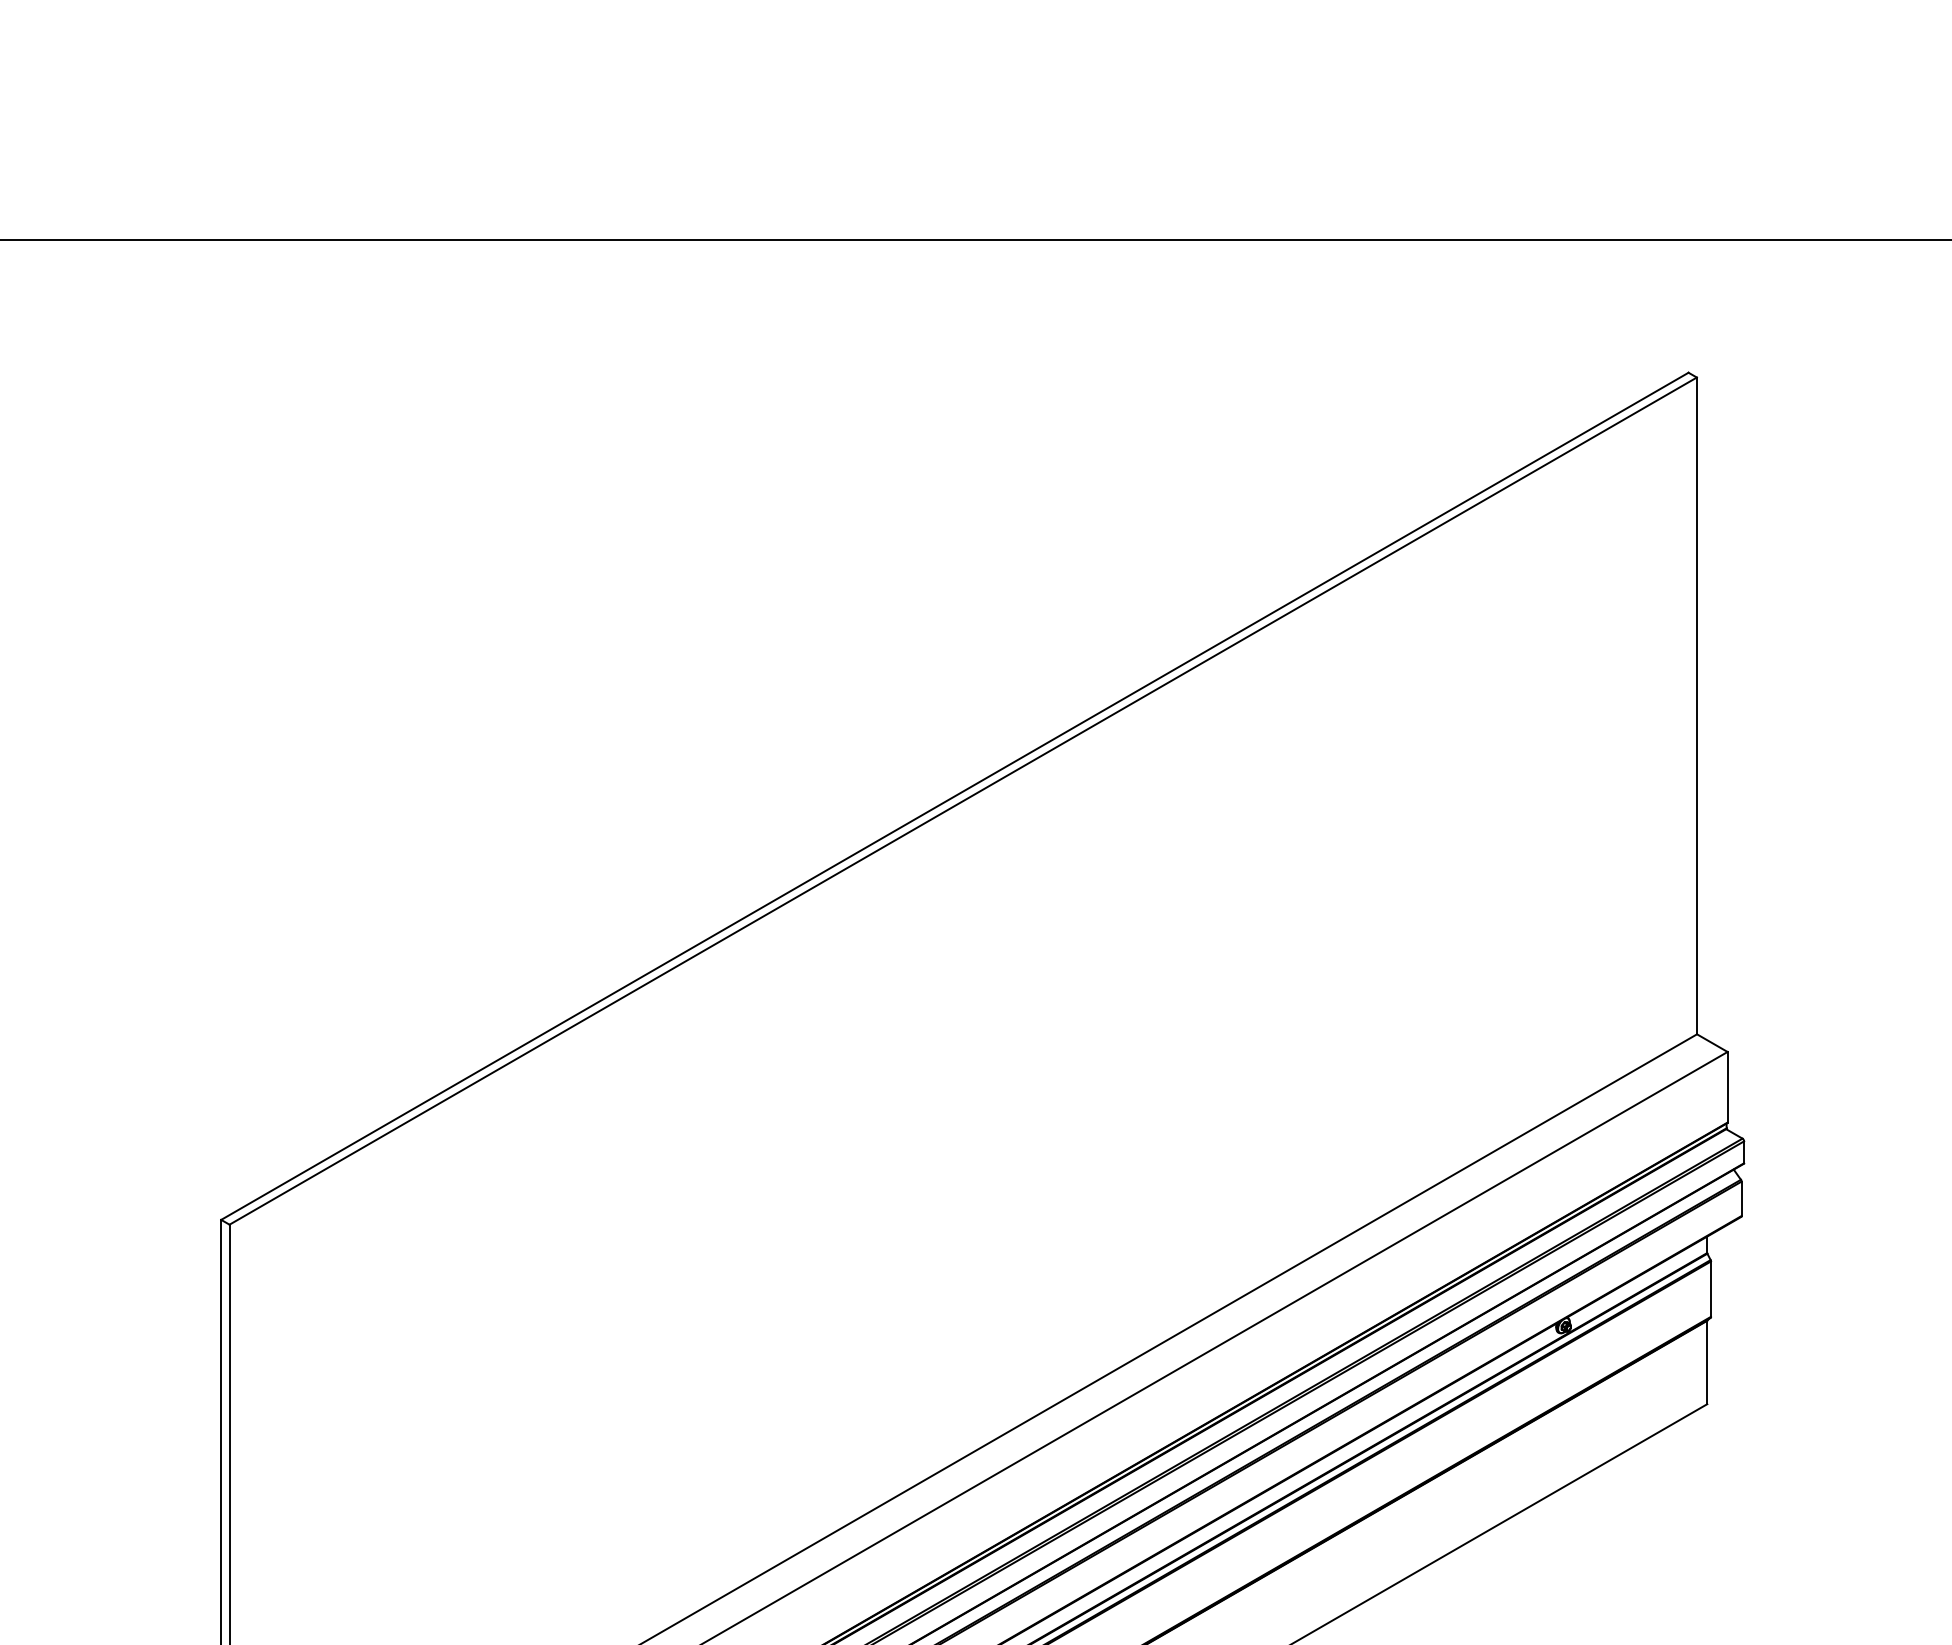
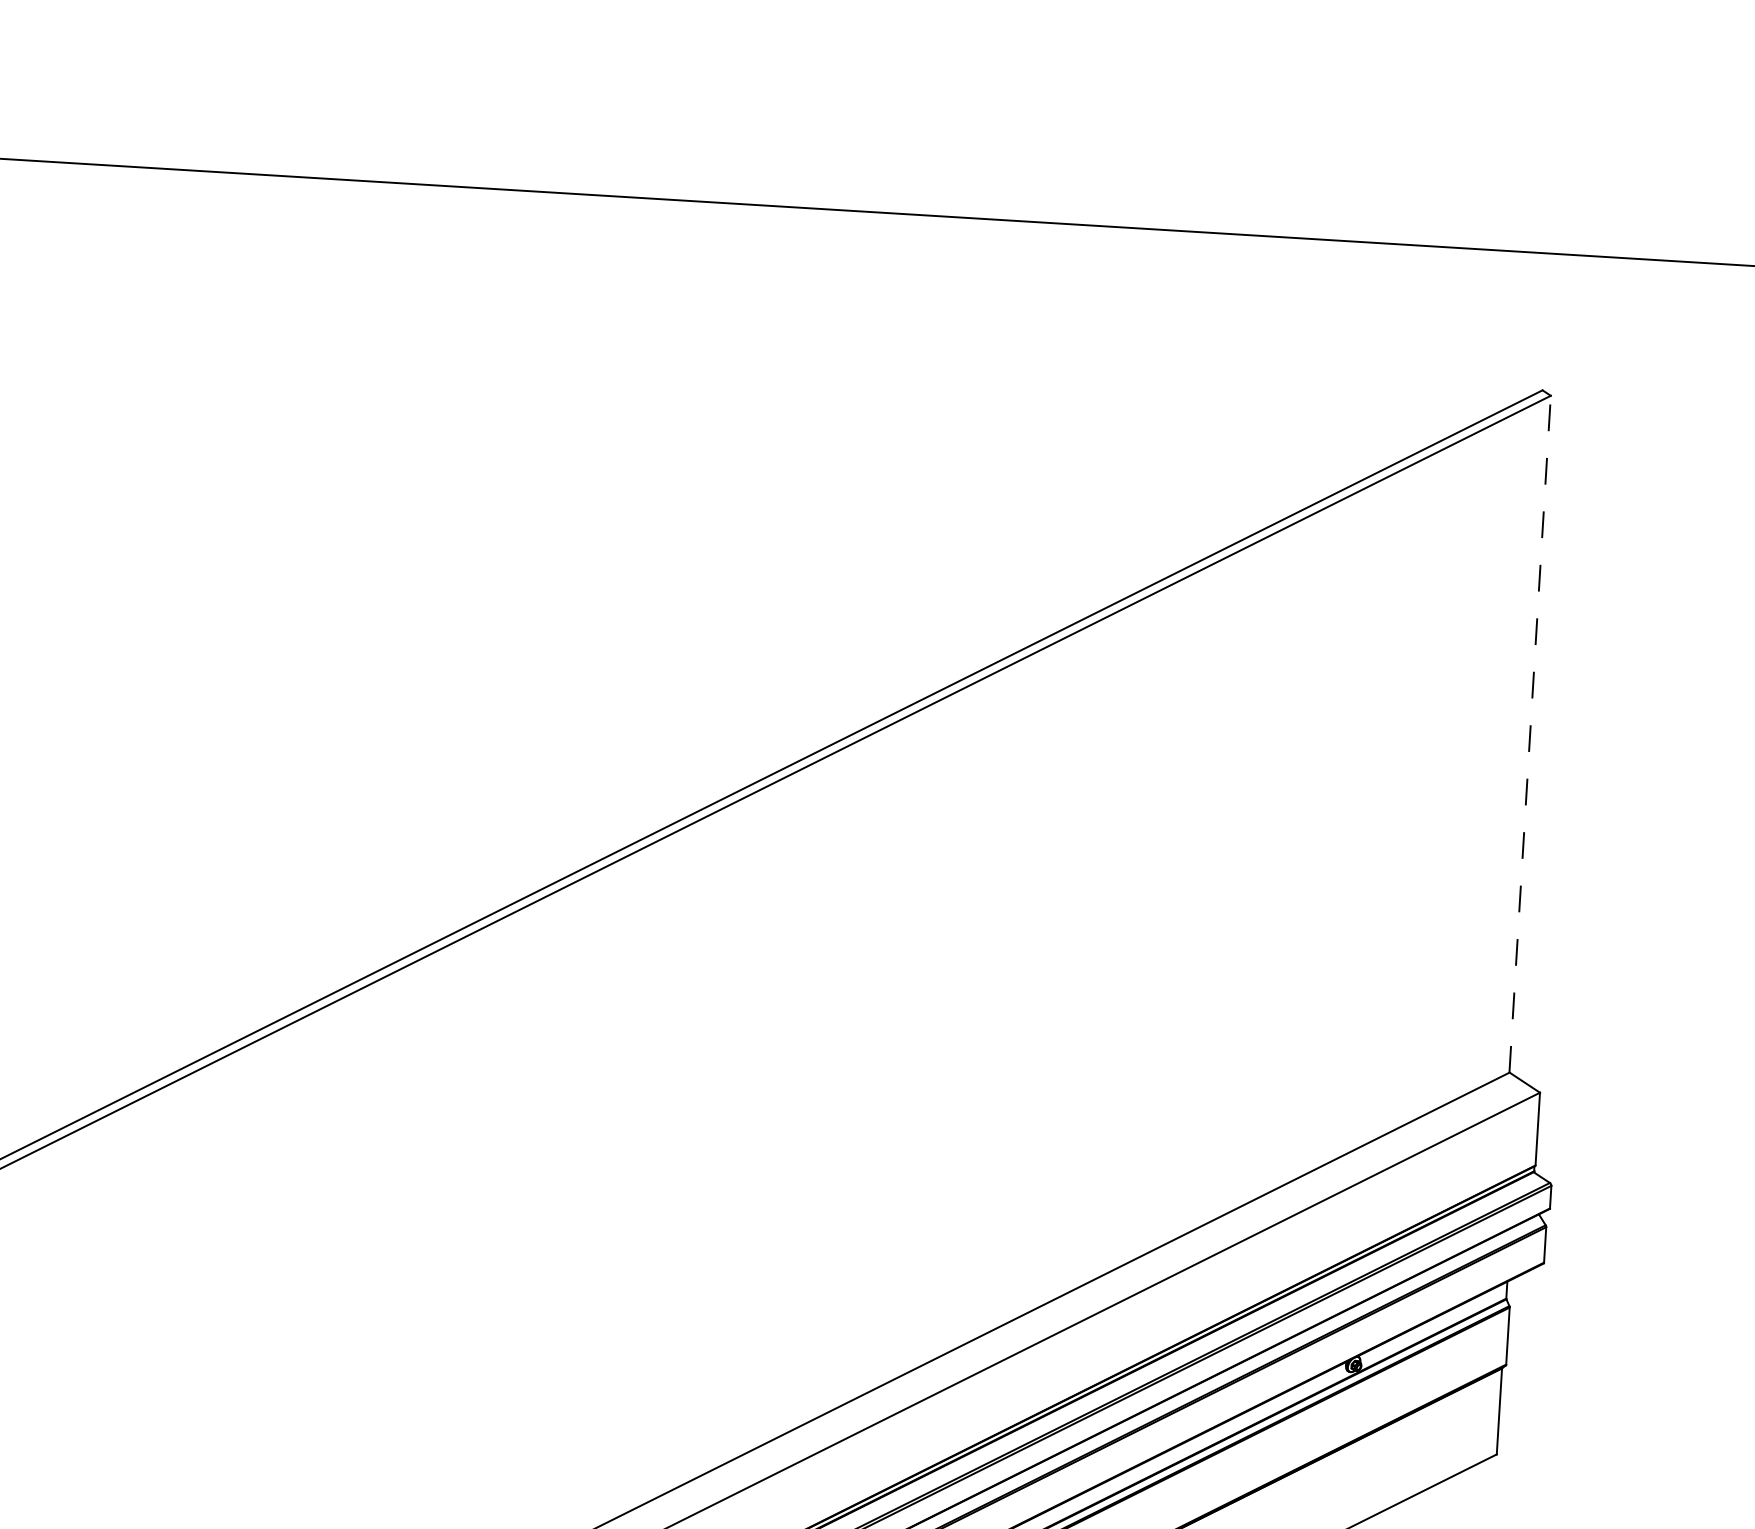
line: (1696, 705) -> (1529, 733), solid -> dashed

